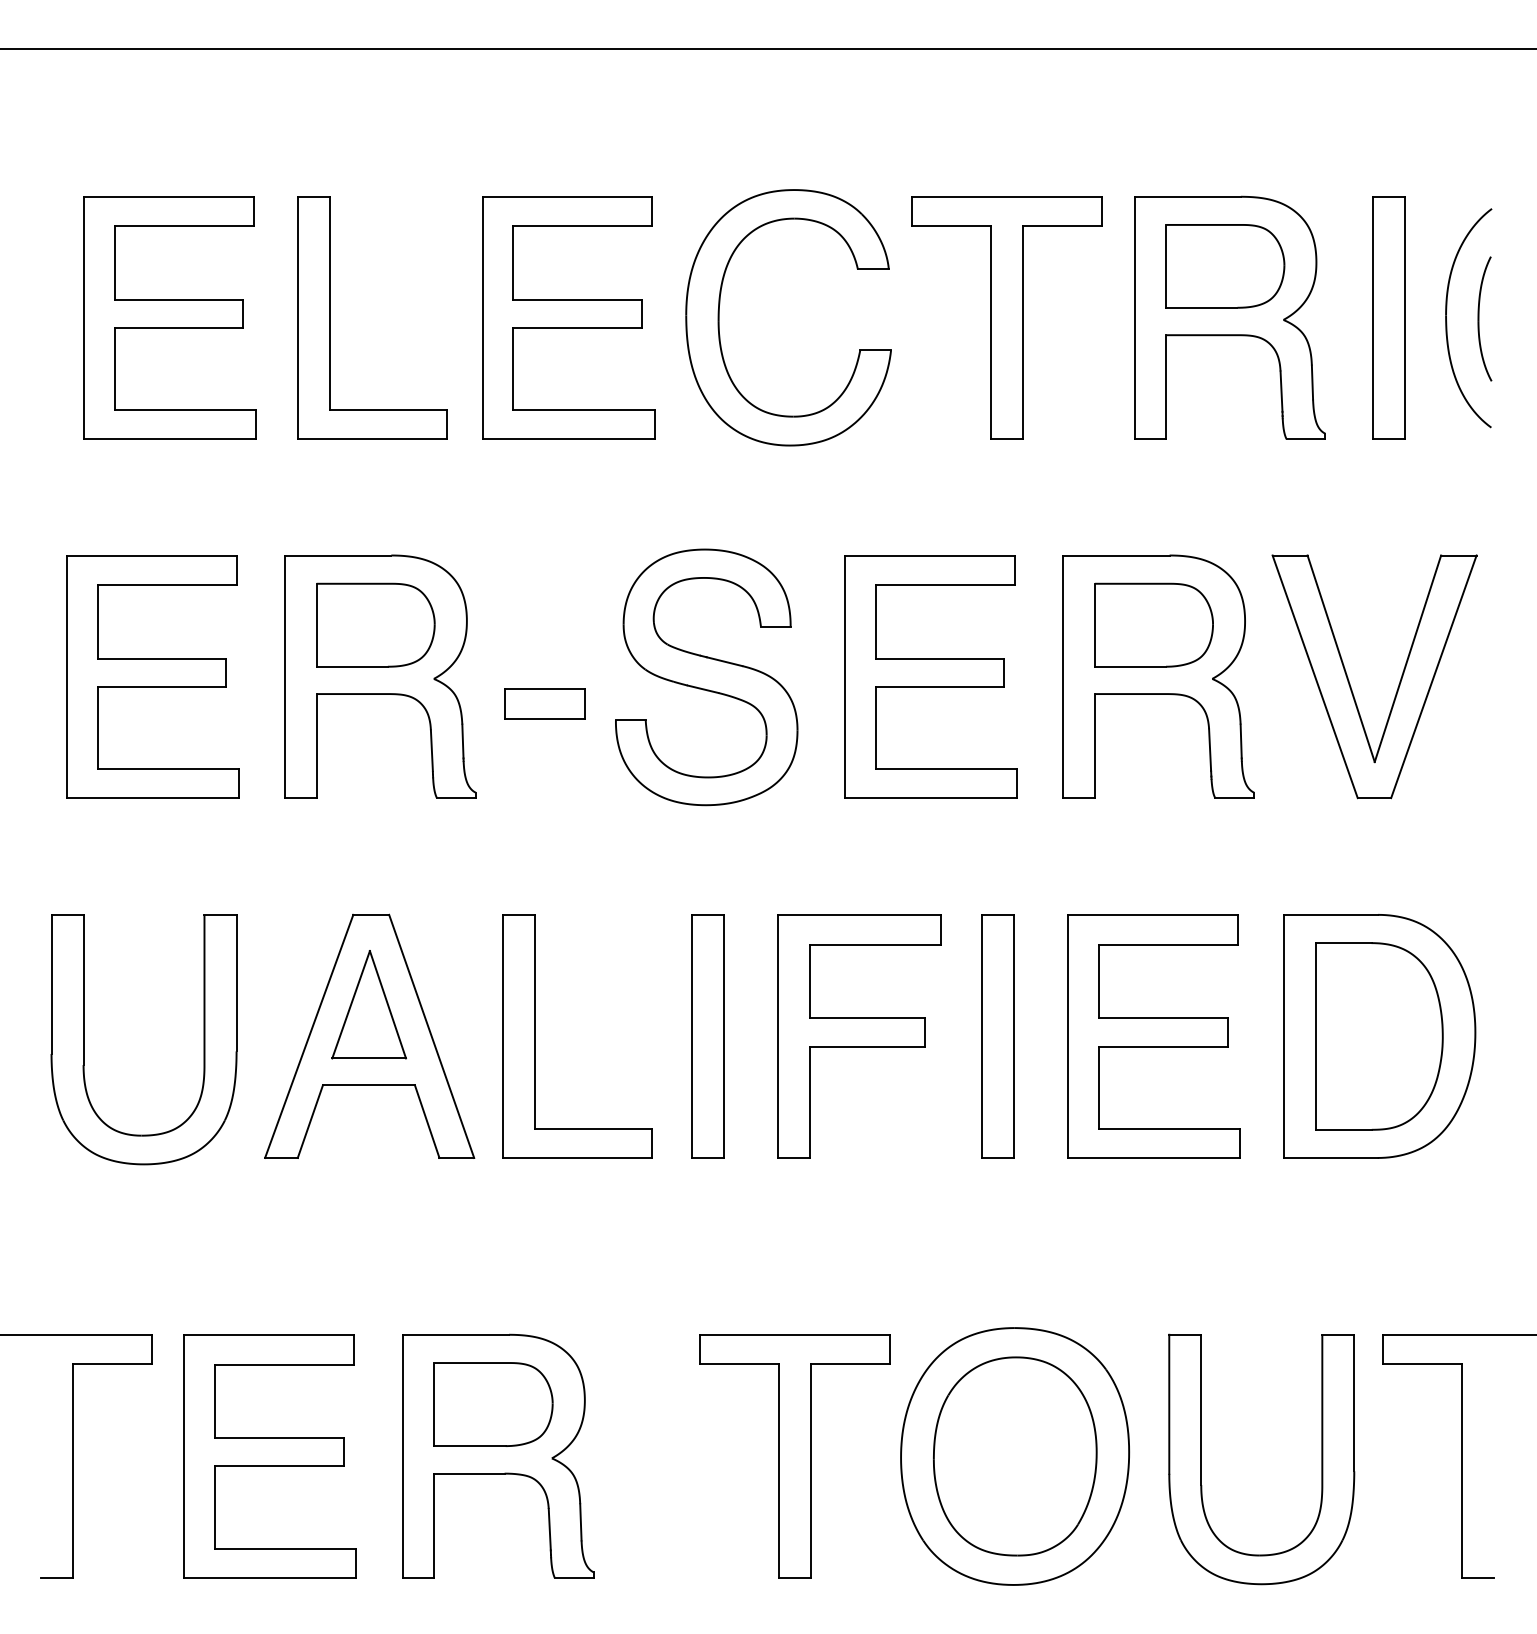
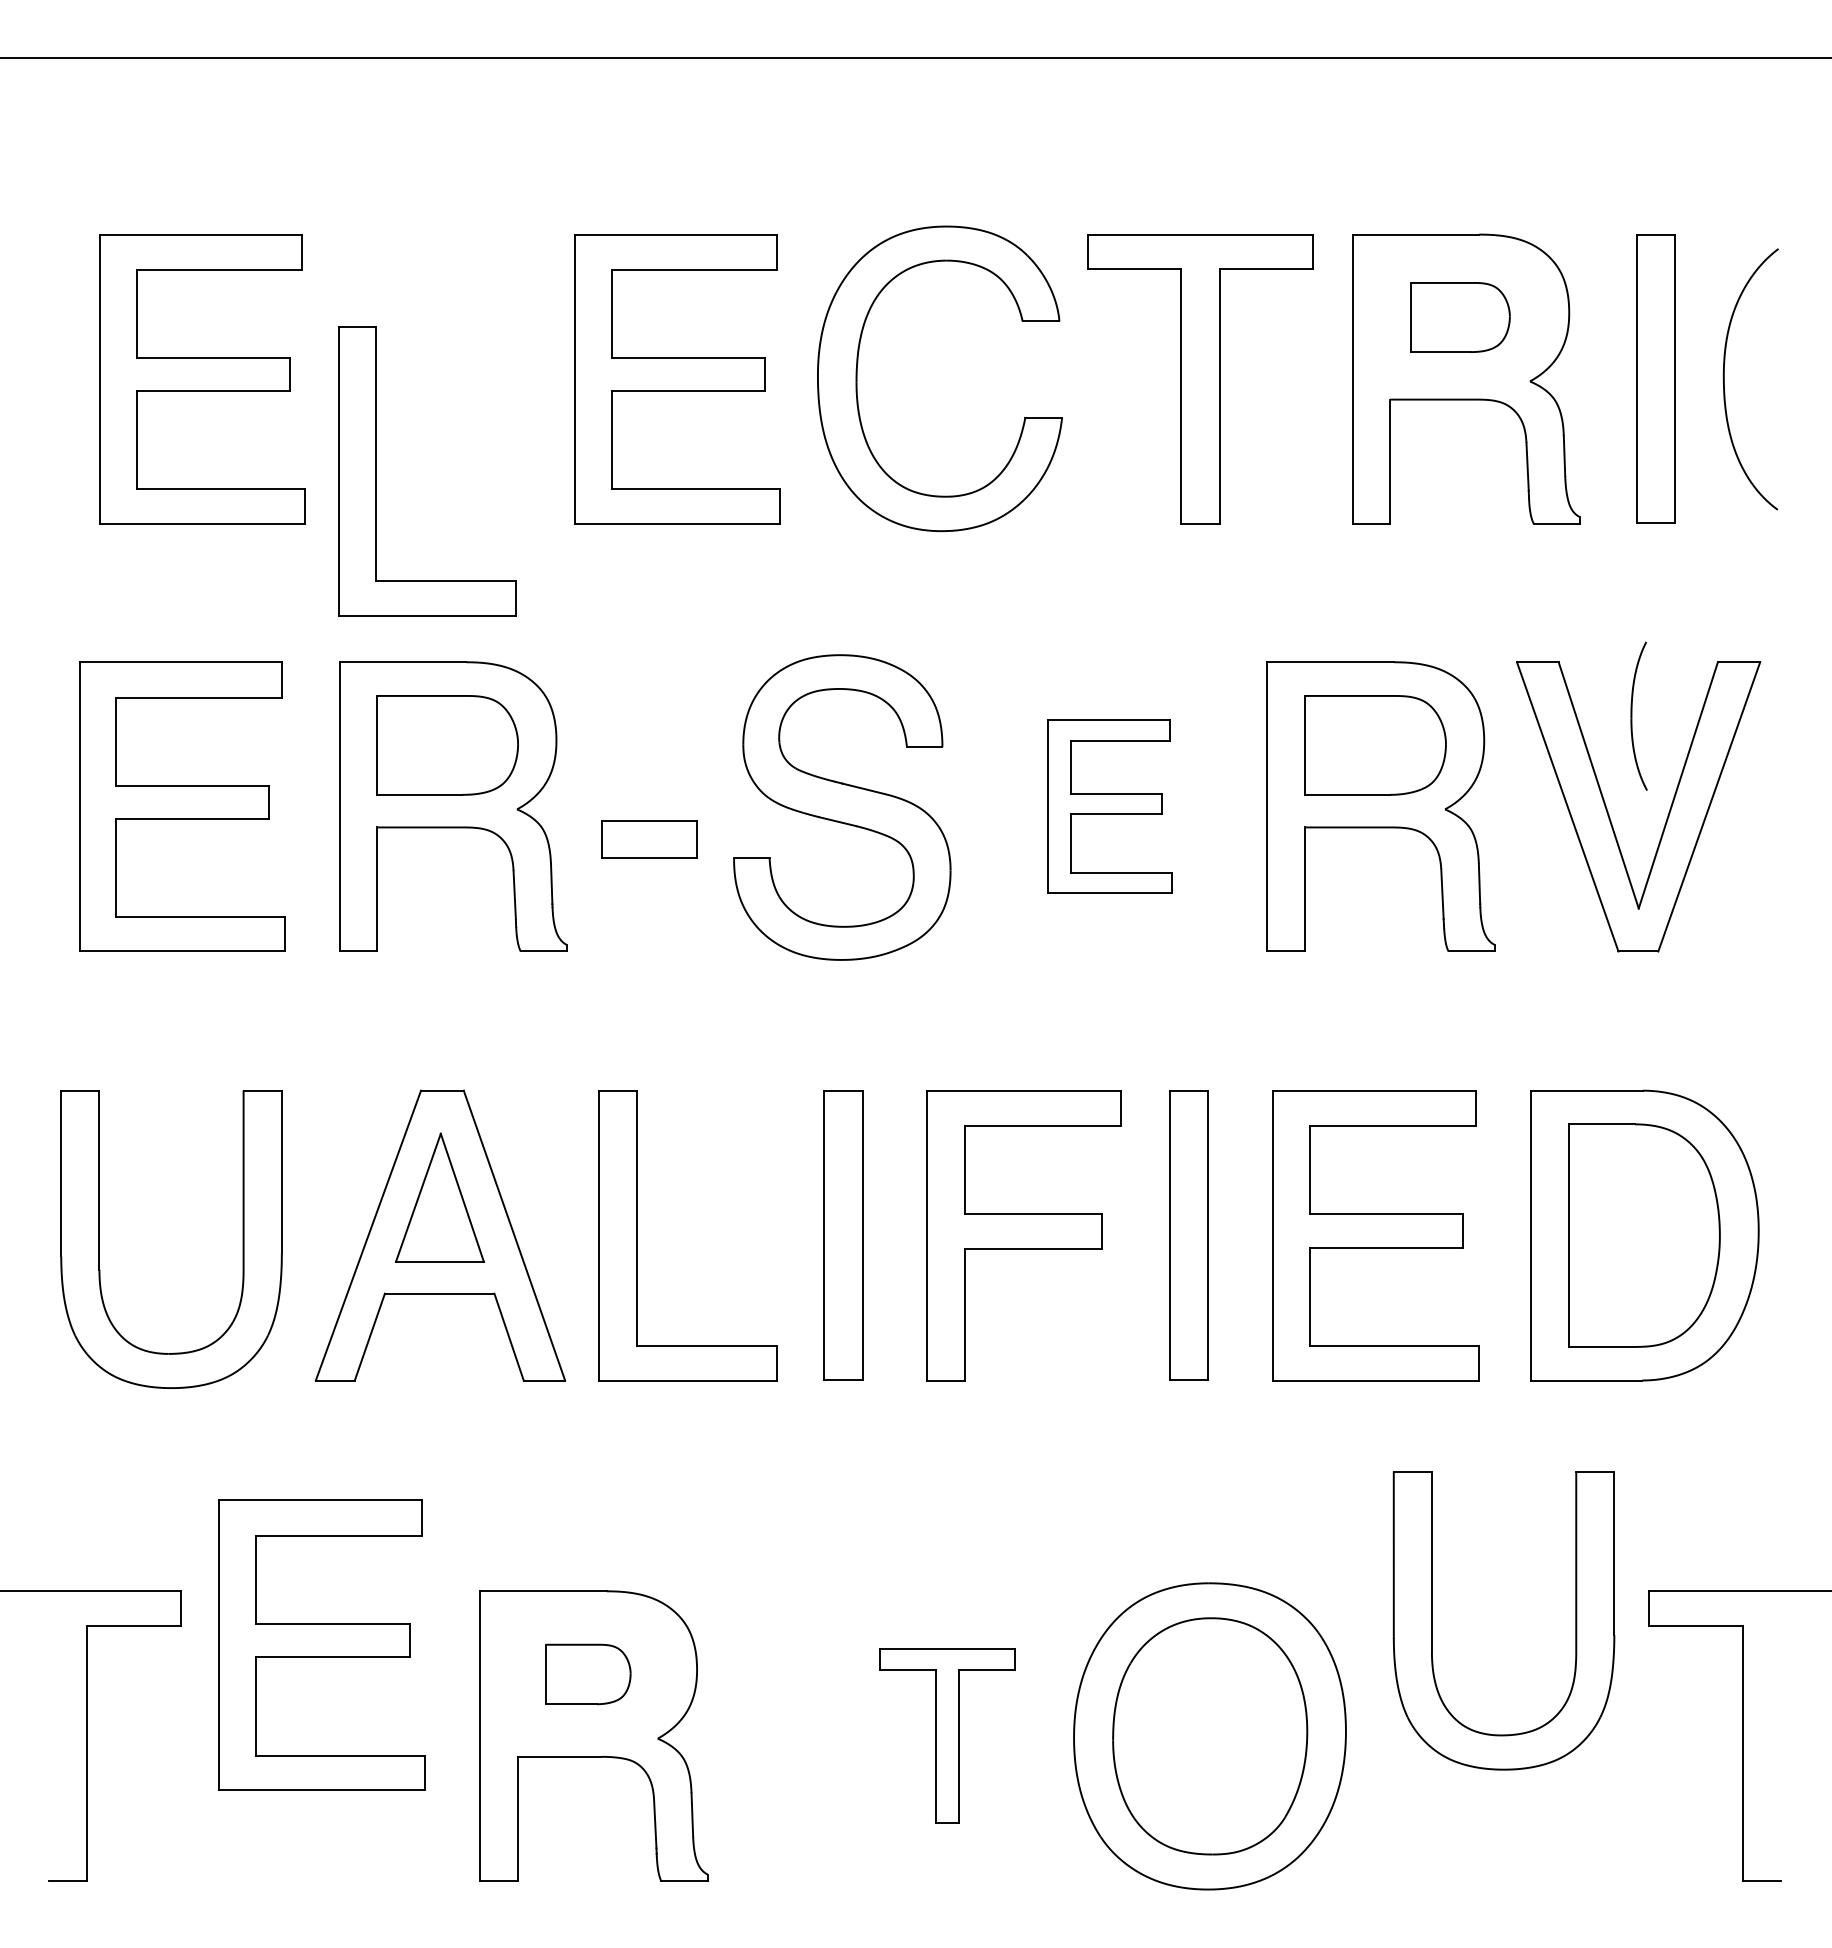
part: (1225, 266) -> (1460, 317), size x0.7
part: (330, 318) -> (376, 471), moved
part: (1484, 318) -> (1638, 715), moved
part: (930, 676) -> (1109, 806), size x0.6
part: (493, 1404) -> (588, 1674), size x0.6
part: (269, 1455) -> (321, 1644), moved
part: (794, 1455) -> (947, 1735), size x0.6
part: (1201, 1459) -> (1432, 1620), moved

